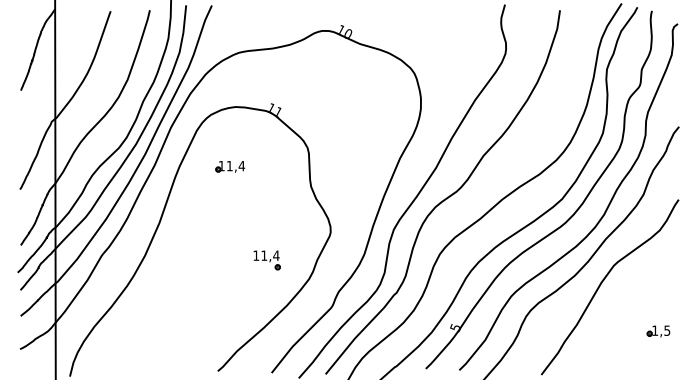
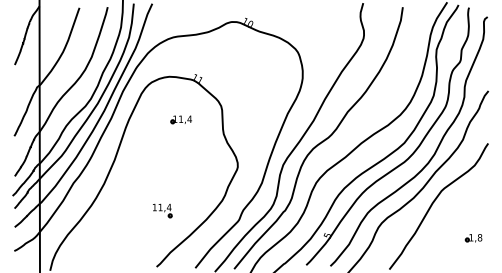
part: (230, 166) -> (181, 119), moved
part: (266, 260) -> (162, 210), moved
text: (667, 330) -> (480, 237), 1,5 -> 1,8

